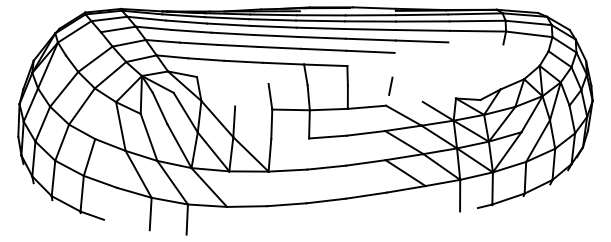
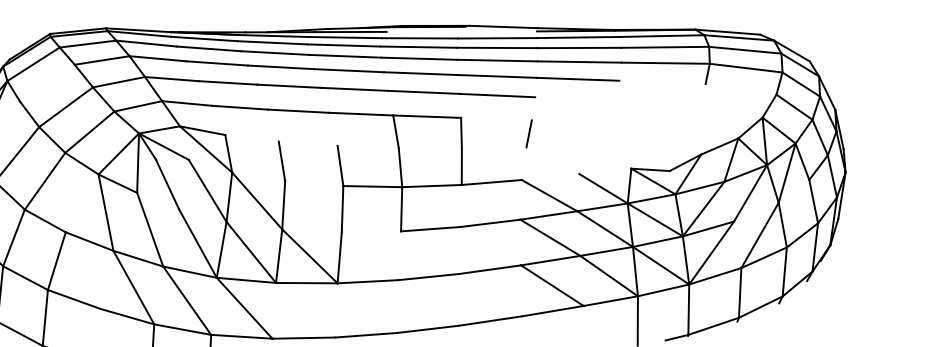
line: (390, 85) -> (528, 132), moved
line: (233, 93) -> (282, 160), added

